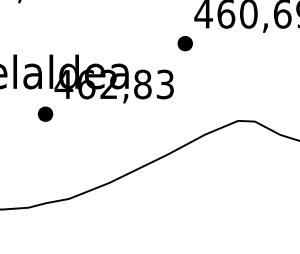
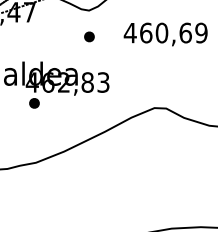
part: (185, 43) -> (89, 36), moved
part: (45, 114) -> (34, 103), moved

